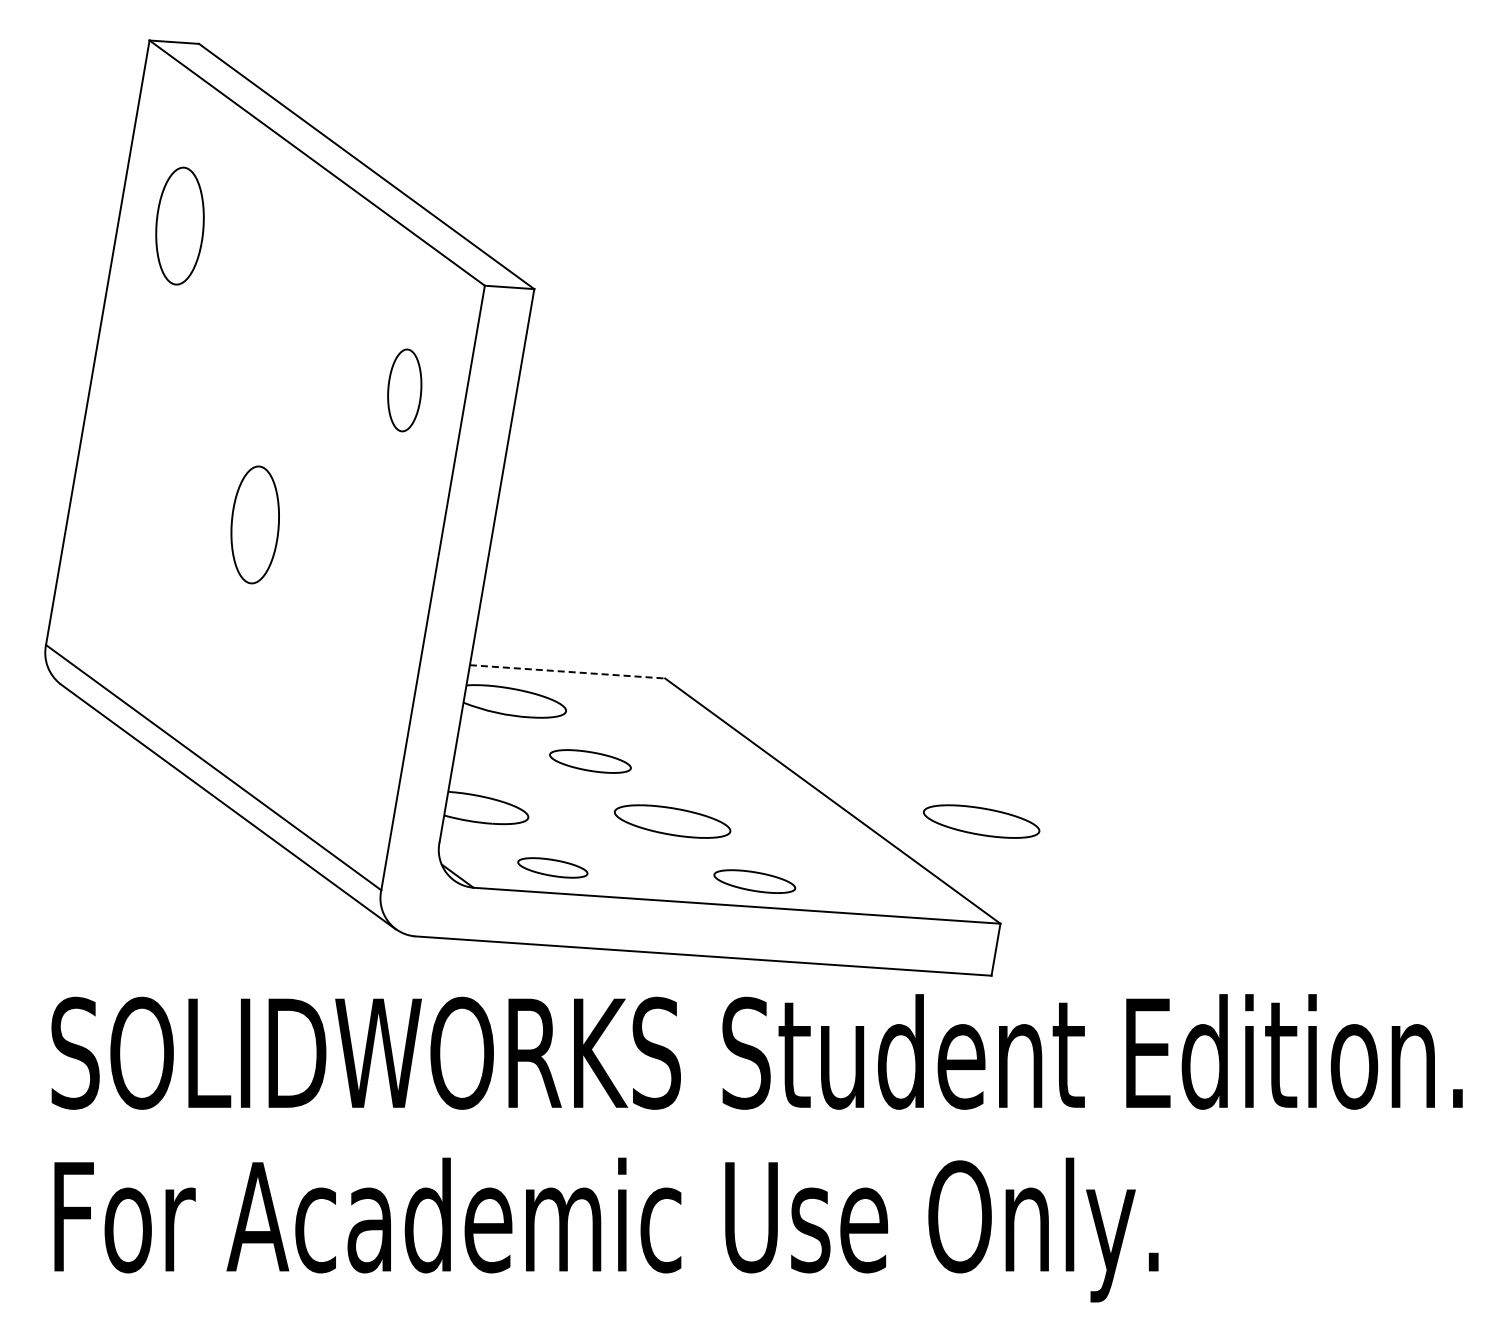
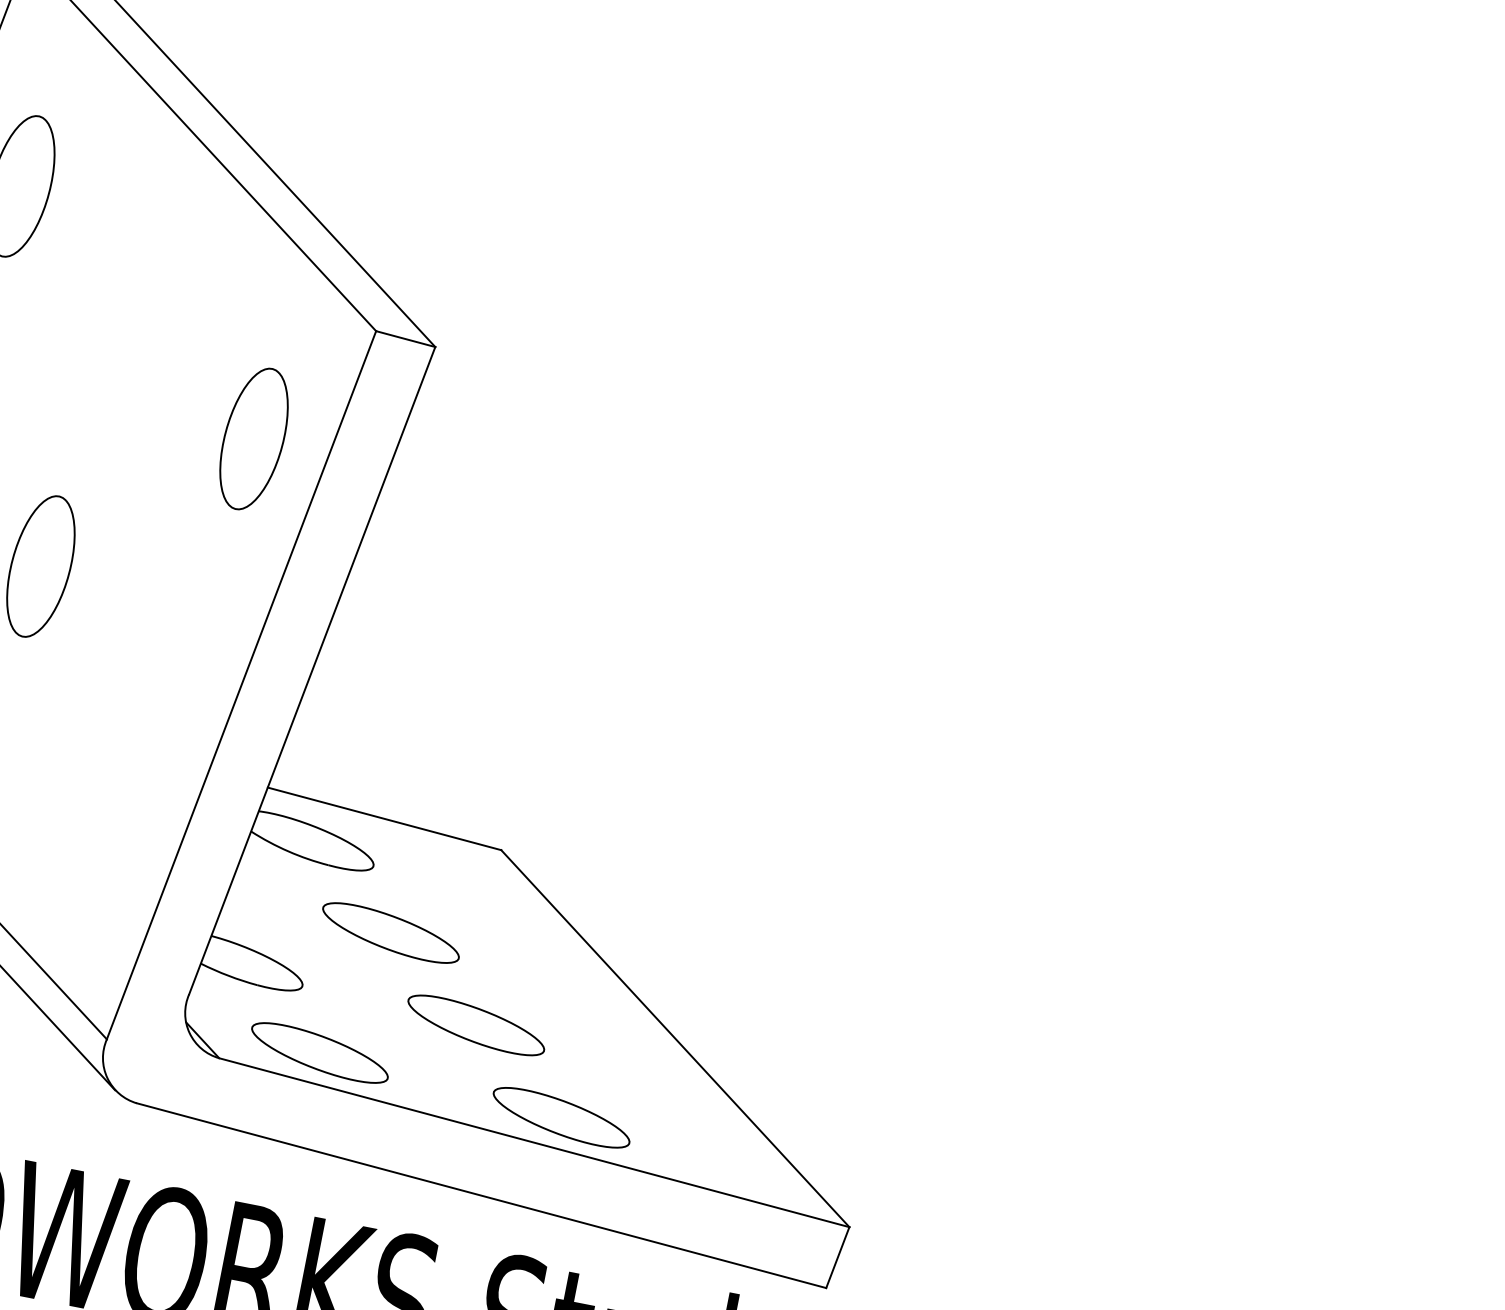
part: (404, 390) -> (253, 439), size x1.43
line: (567, 671) -> (384, 818), dashed -> solid
part: (590, 761) -> (391, 933), size x1.43
part: (981, 821) -> (850, 1098), removed
part: (552, 867) -> (319, 1052), size x1.67
part: (754, 881) -> (561, 1117), size x1.43

